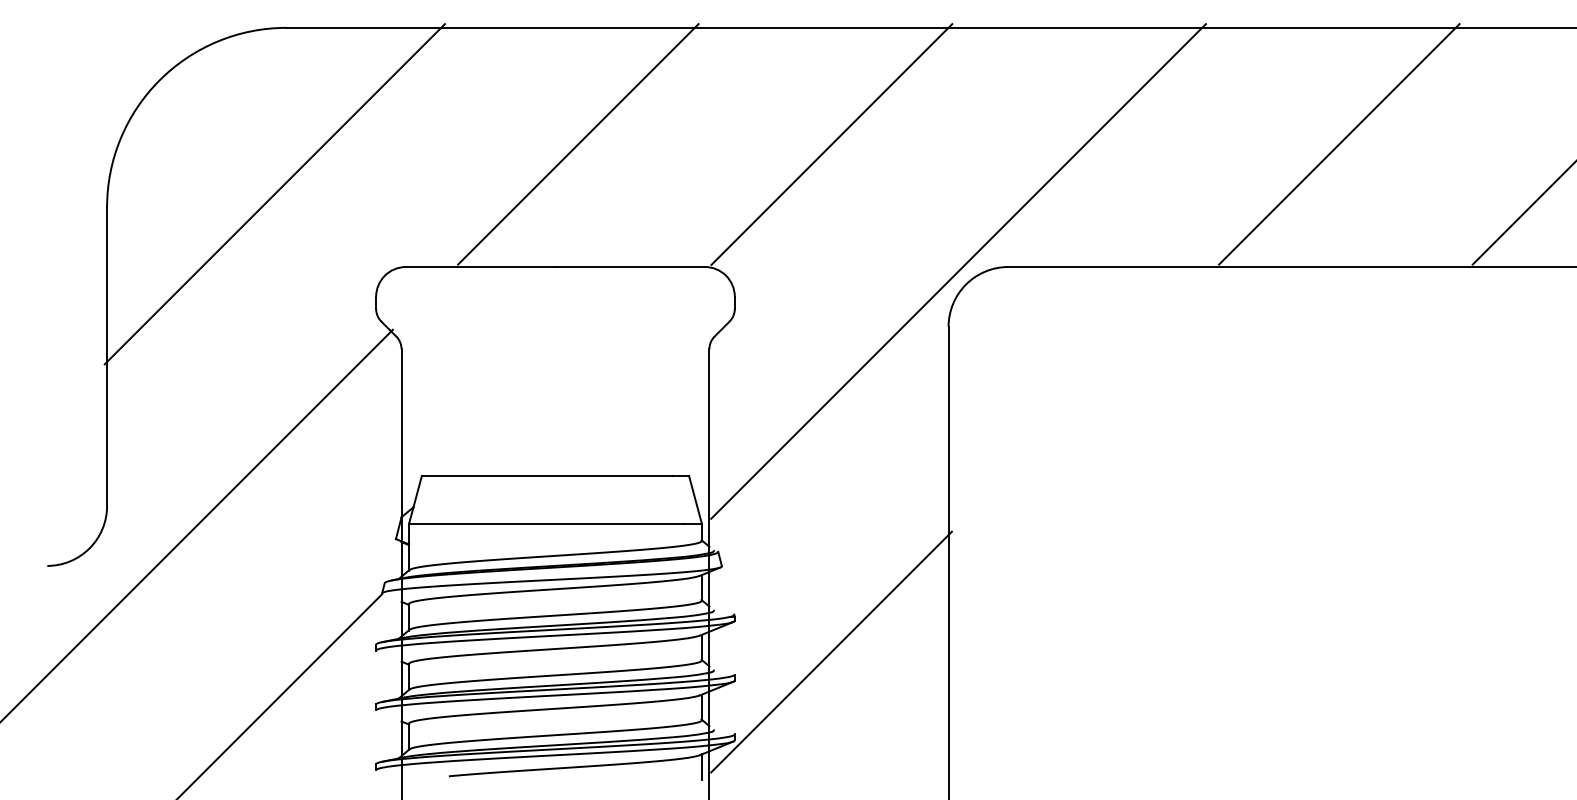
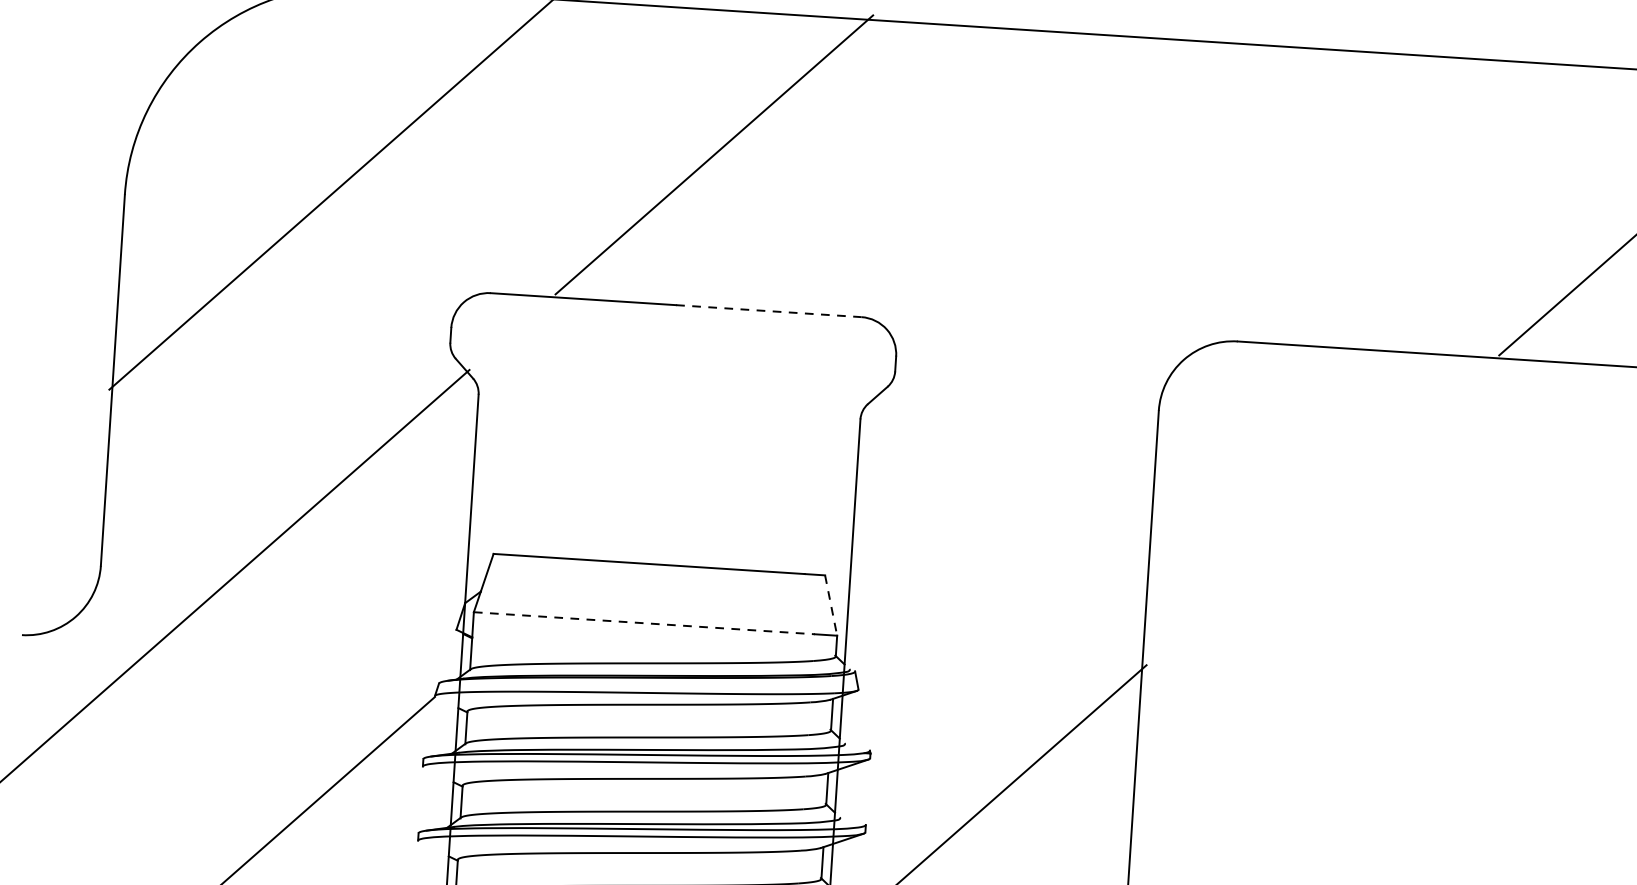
line: (831, 144) -> (1028, 175), removed
line: (630, 267) -> (769, 311), solid -> dashed
line: (958, 271) -> (1175, 343), removed
line: (695, 500) -> (831, 605), solid -> dashed
line: (546, 524) -> (644, 623), solid -> dashed

